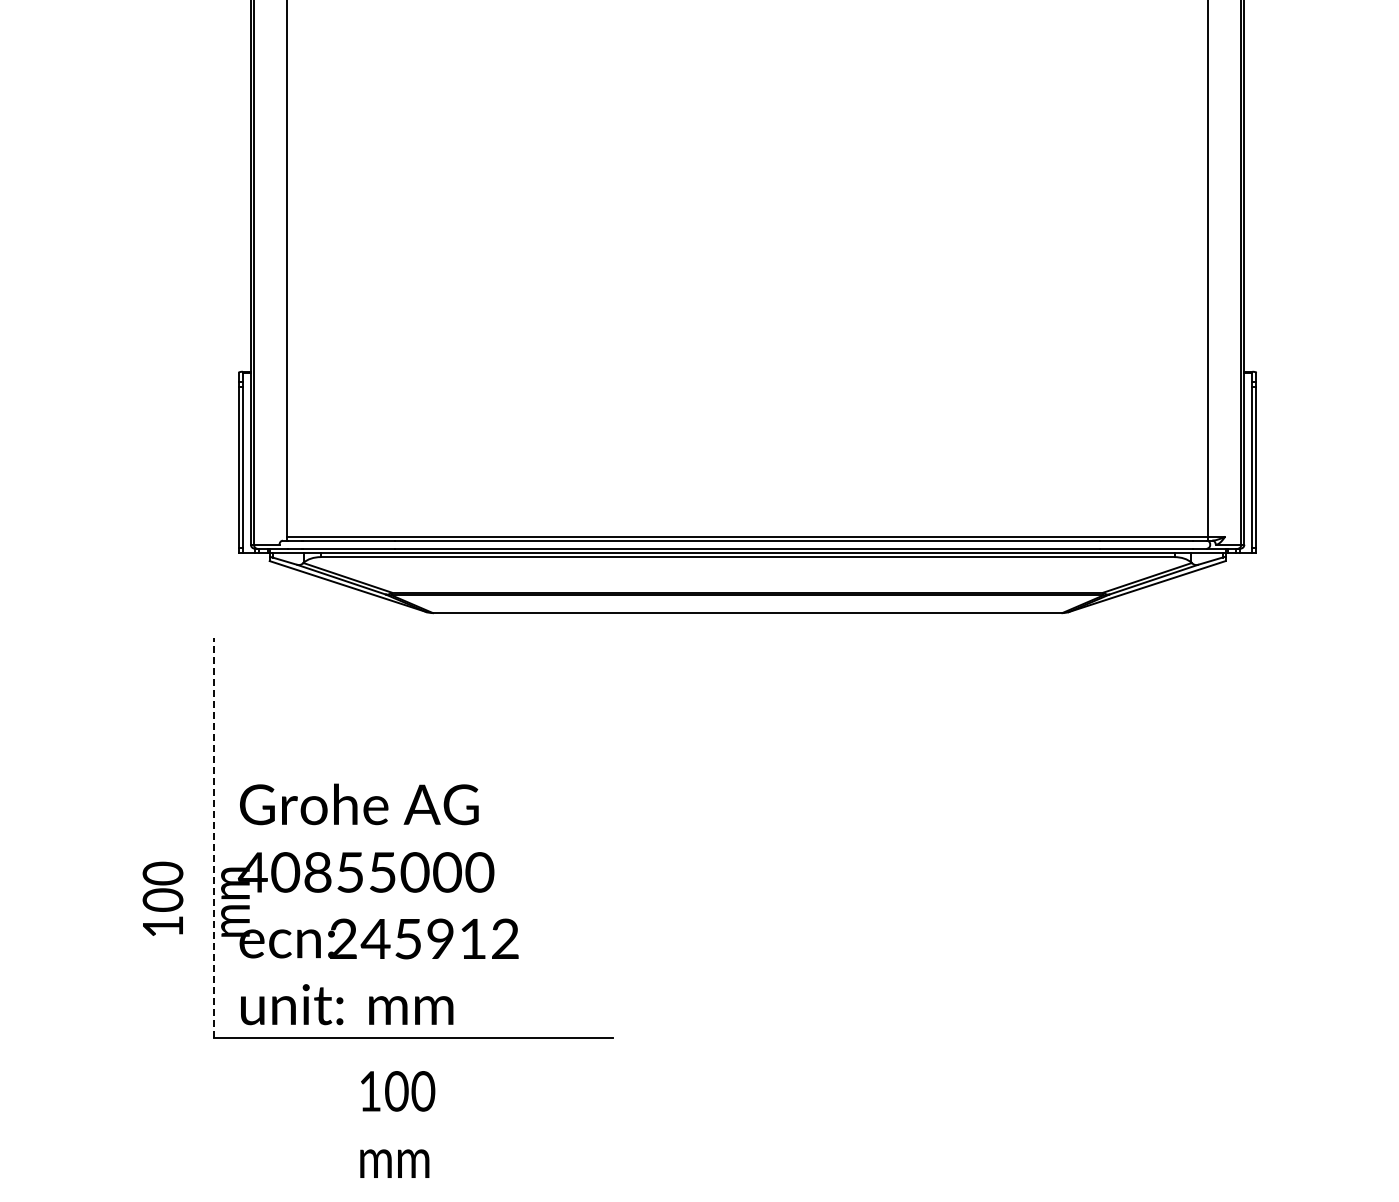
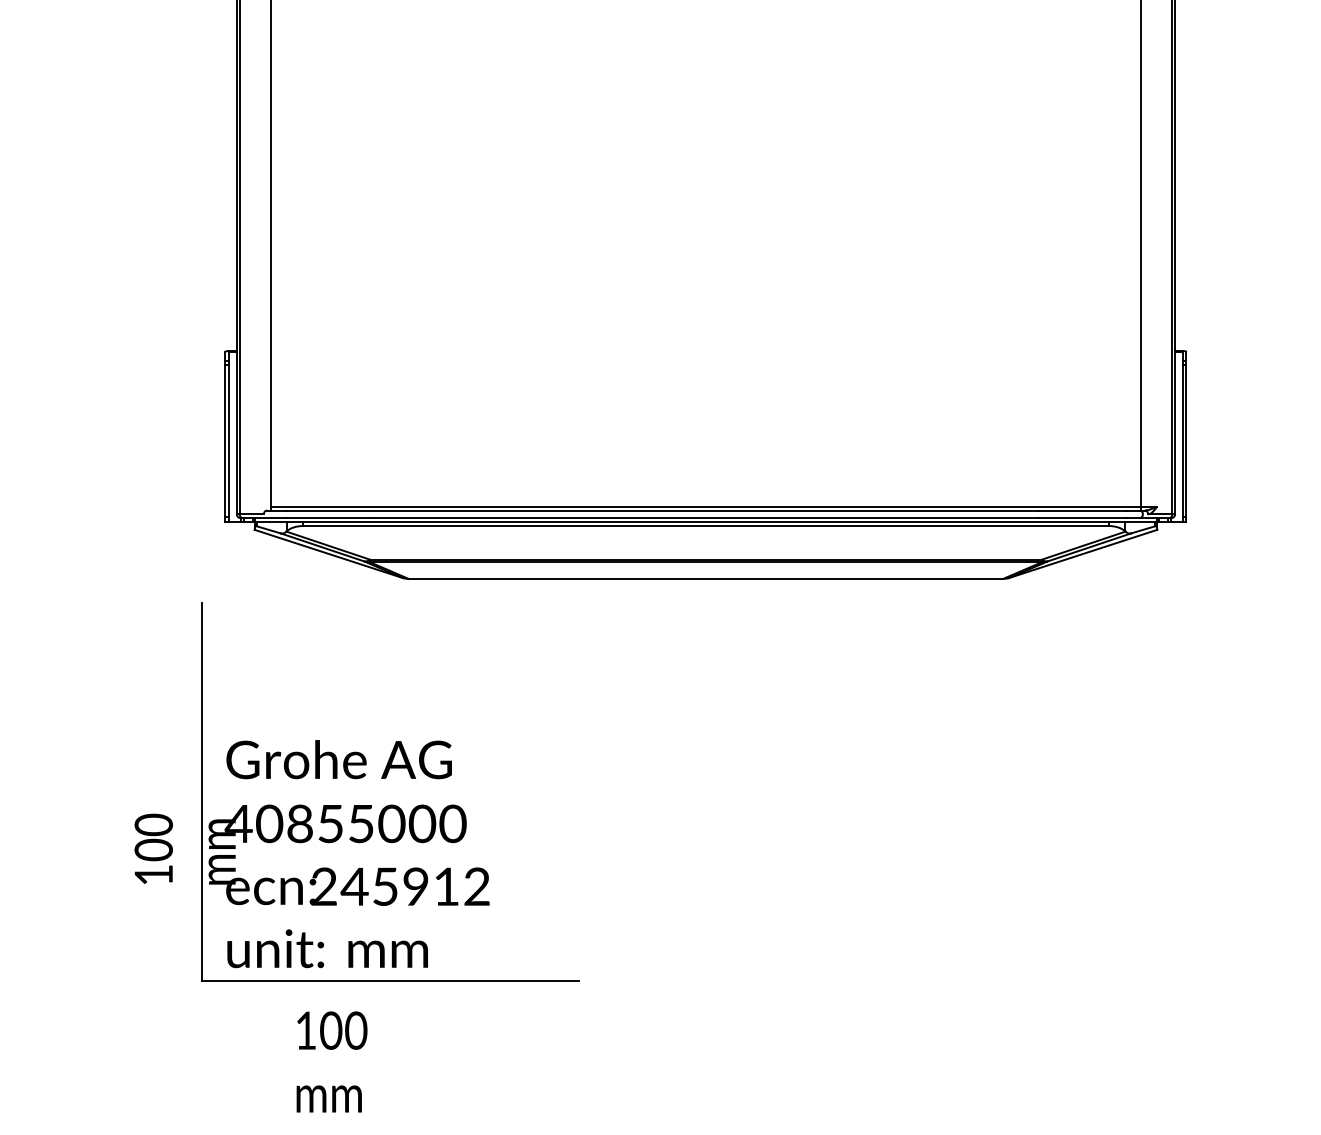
line: (213, 838) -> (201, 791), dashed -> solid
text: (397, 1124) -> (331, 1061), moved

